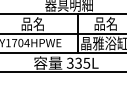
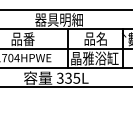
text: (38, 24) -> (28, 39), 品名 -> 品番

